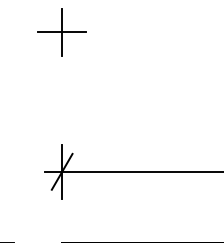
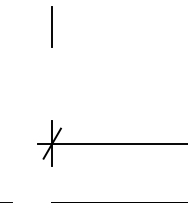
line: (62, 32) -> (52, 26), removed

